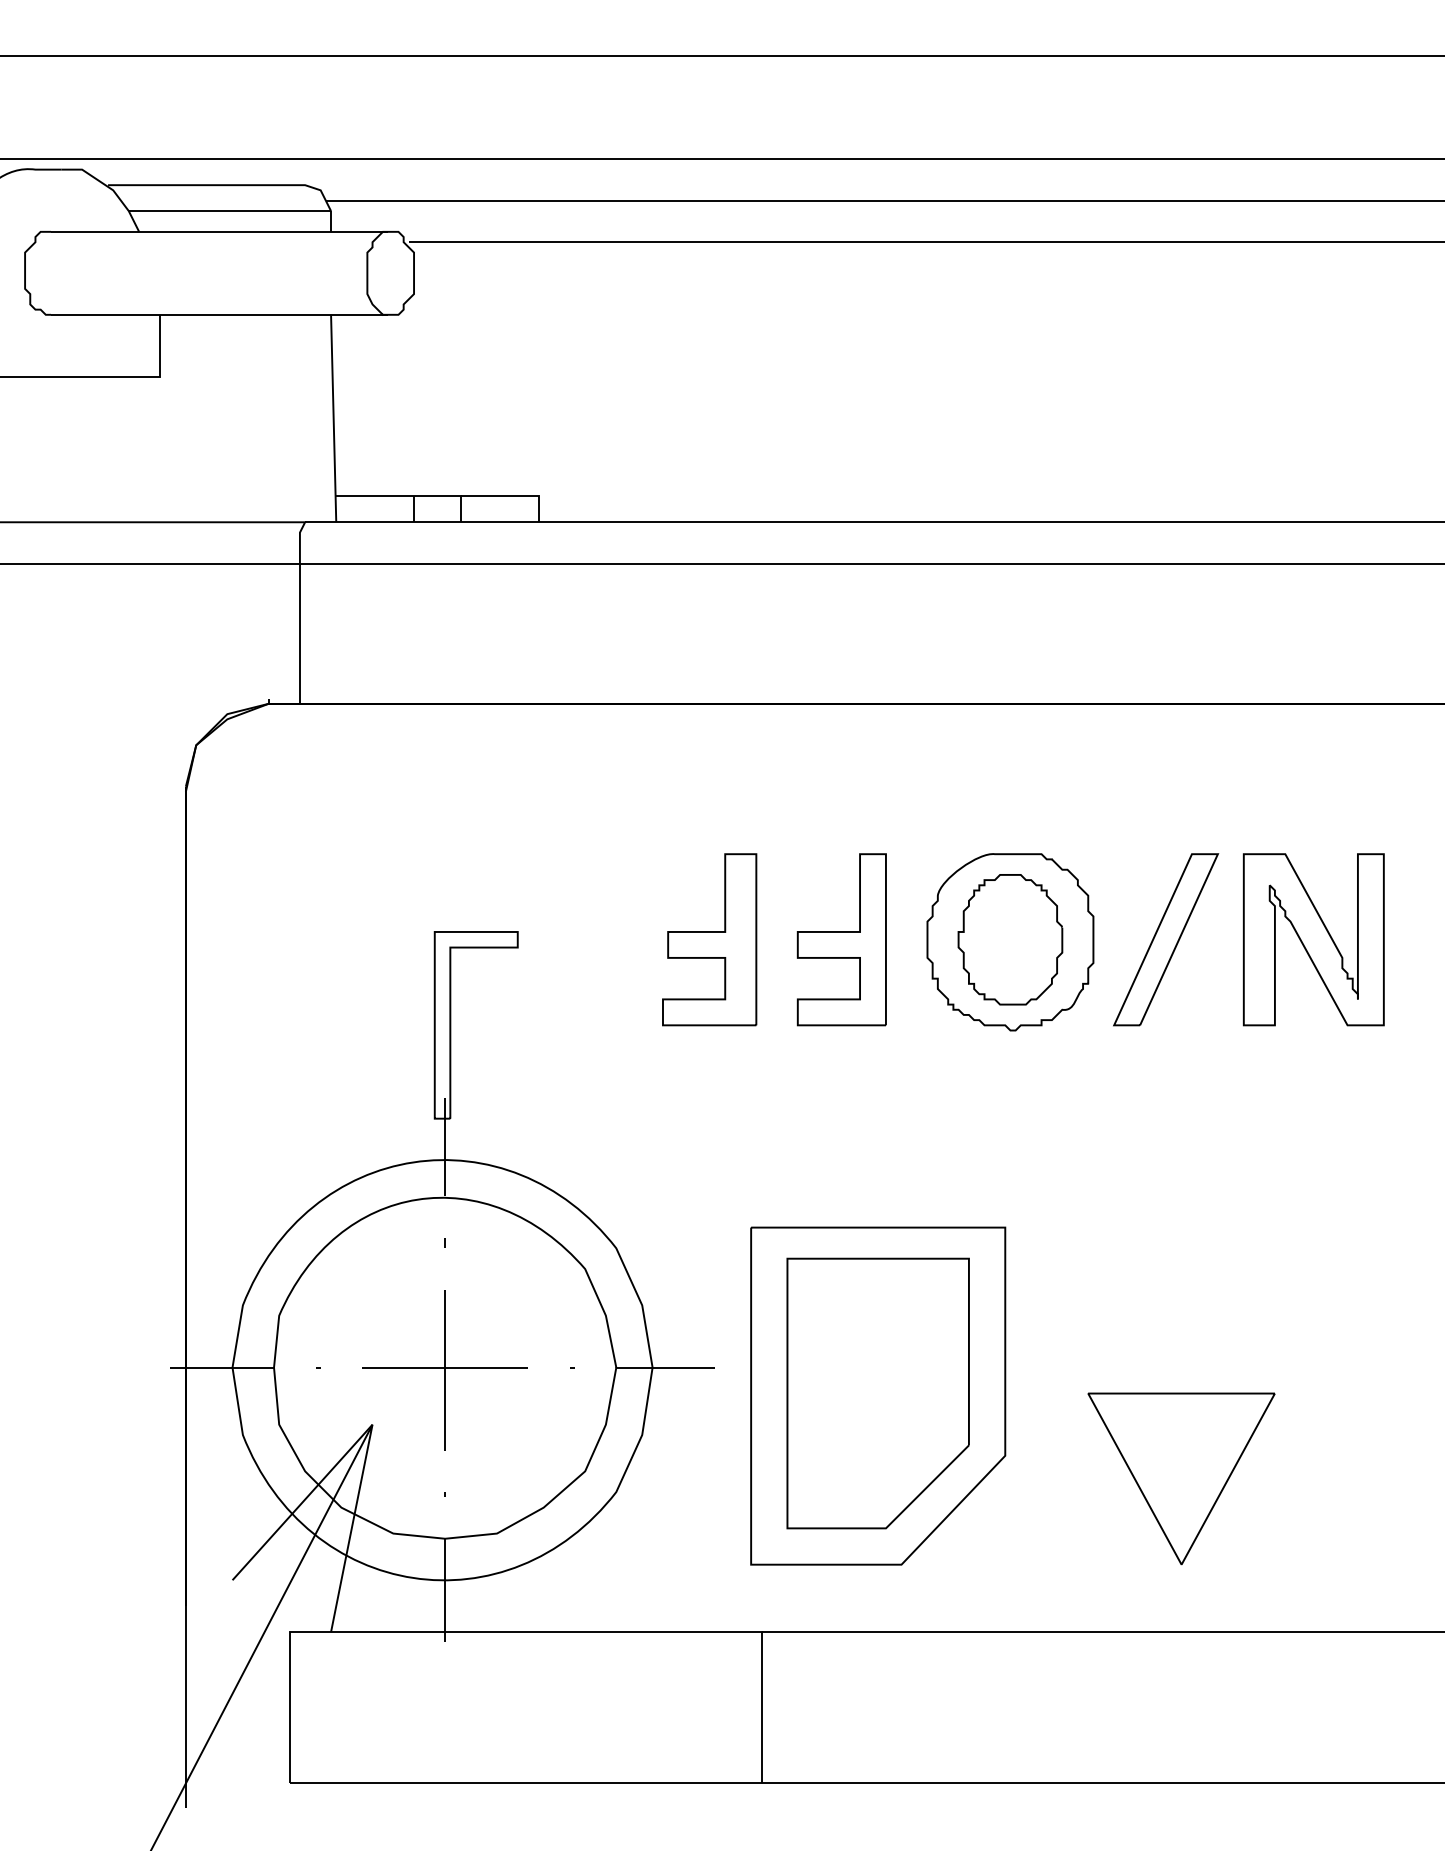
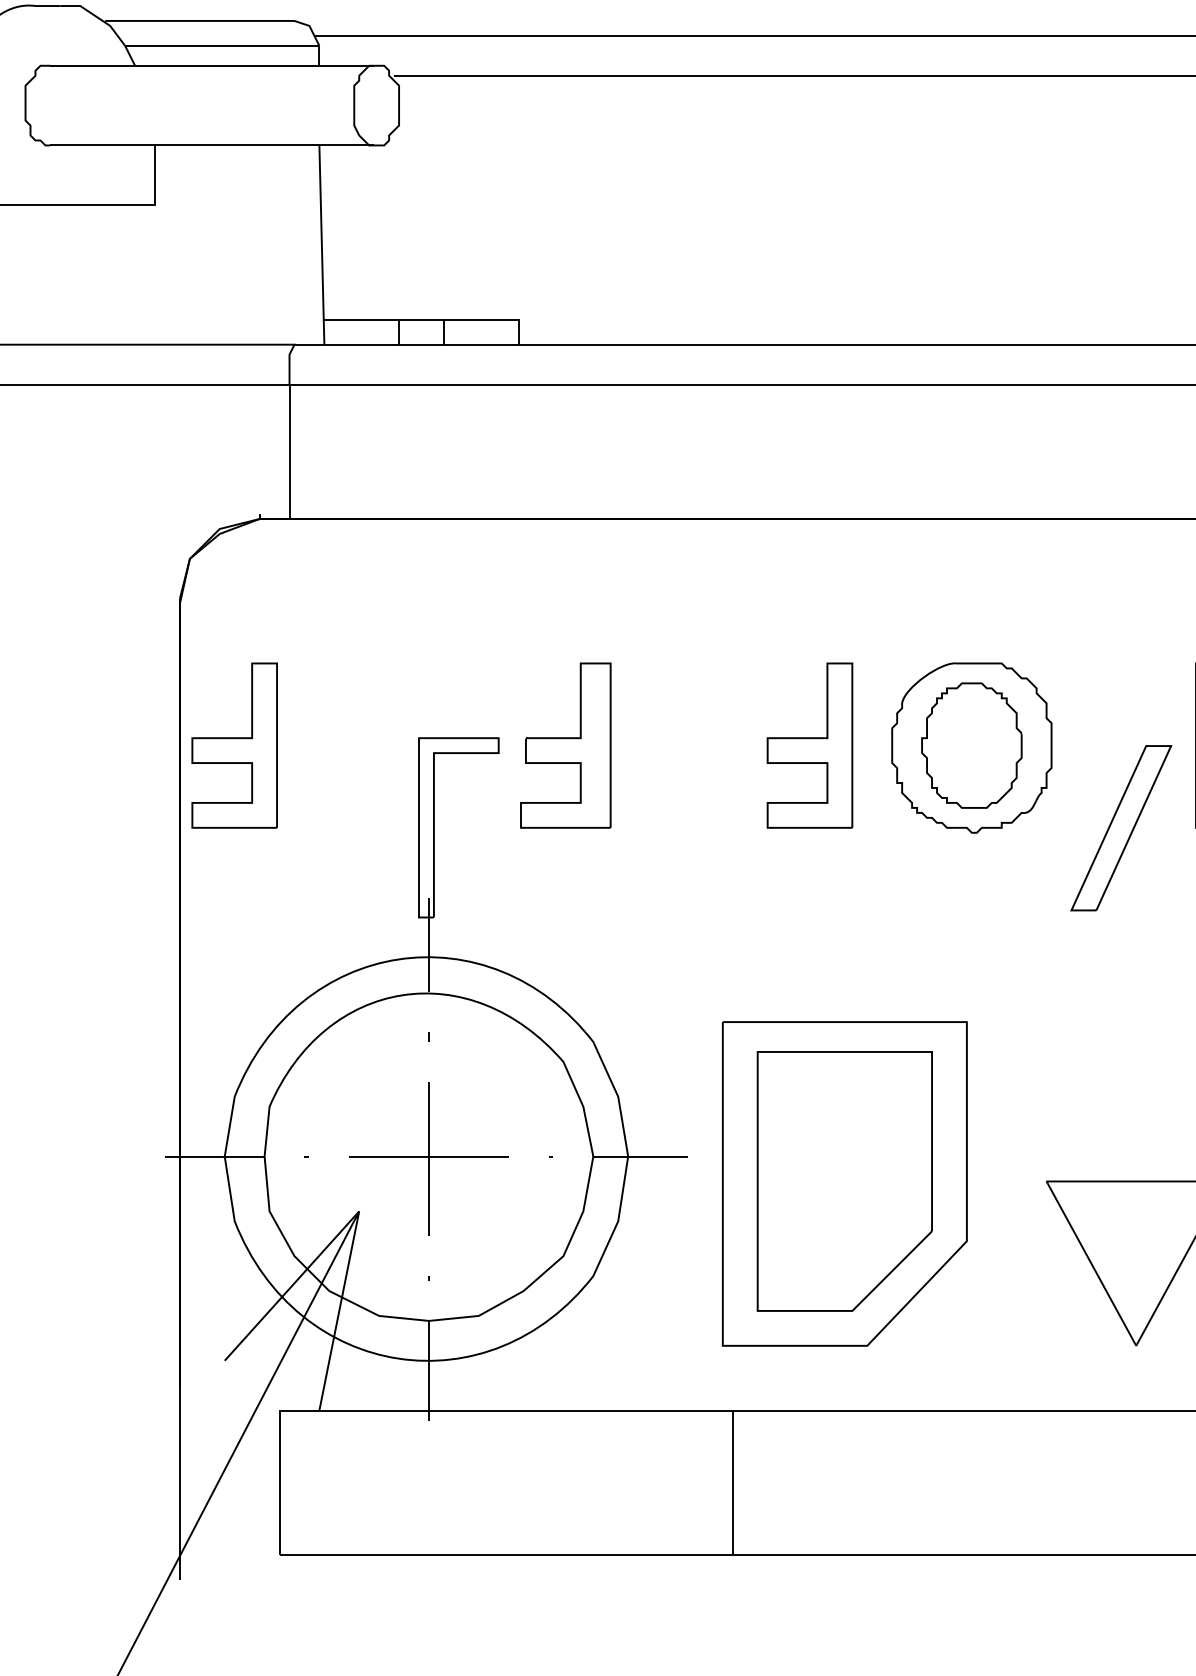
part: (242, 939) -> (234, 745), added
part: (709, 939) -> (565, 745), moved
part: (1166, 939) -> (1121, 827), moved

